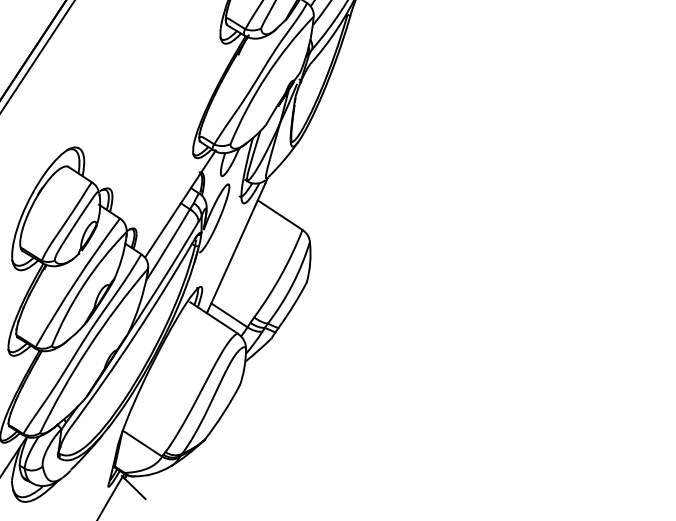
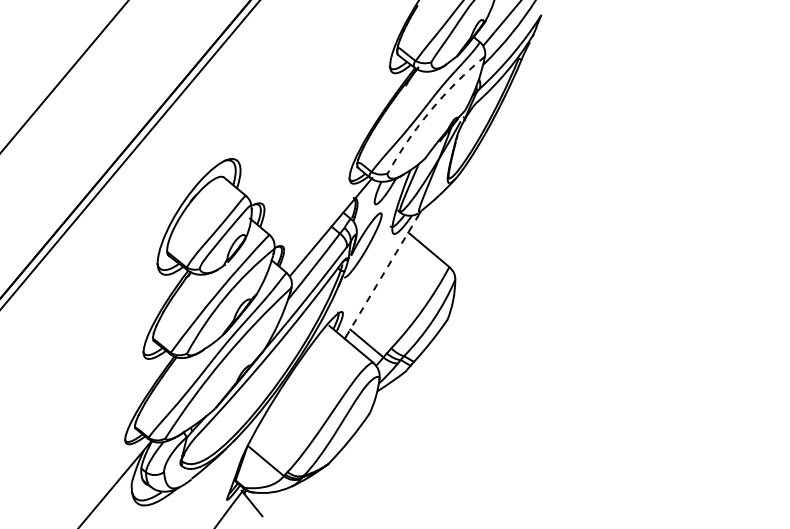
arc: (265, 76) -> (430, 110), solid -> dashed
line: (237, 247) -> (382, 276), solid -> dashed

